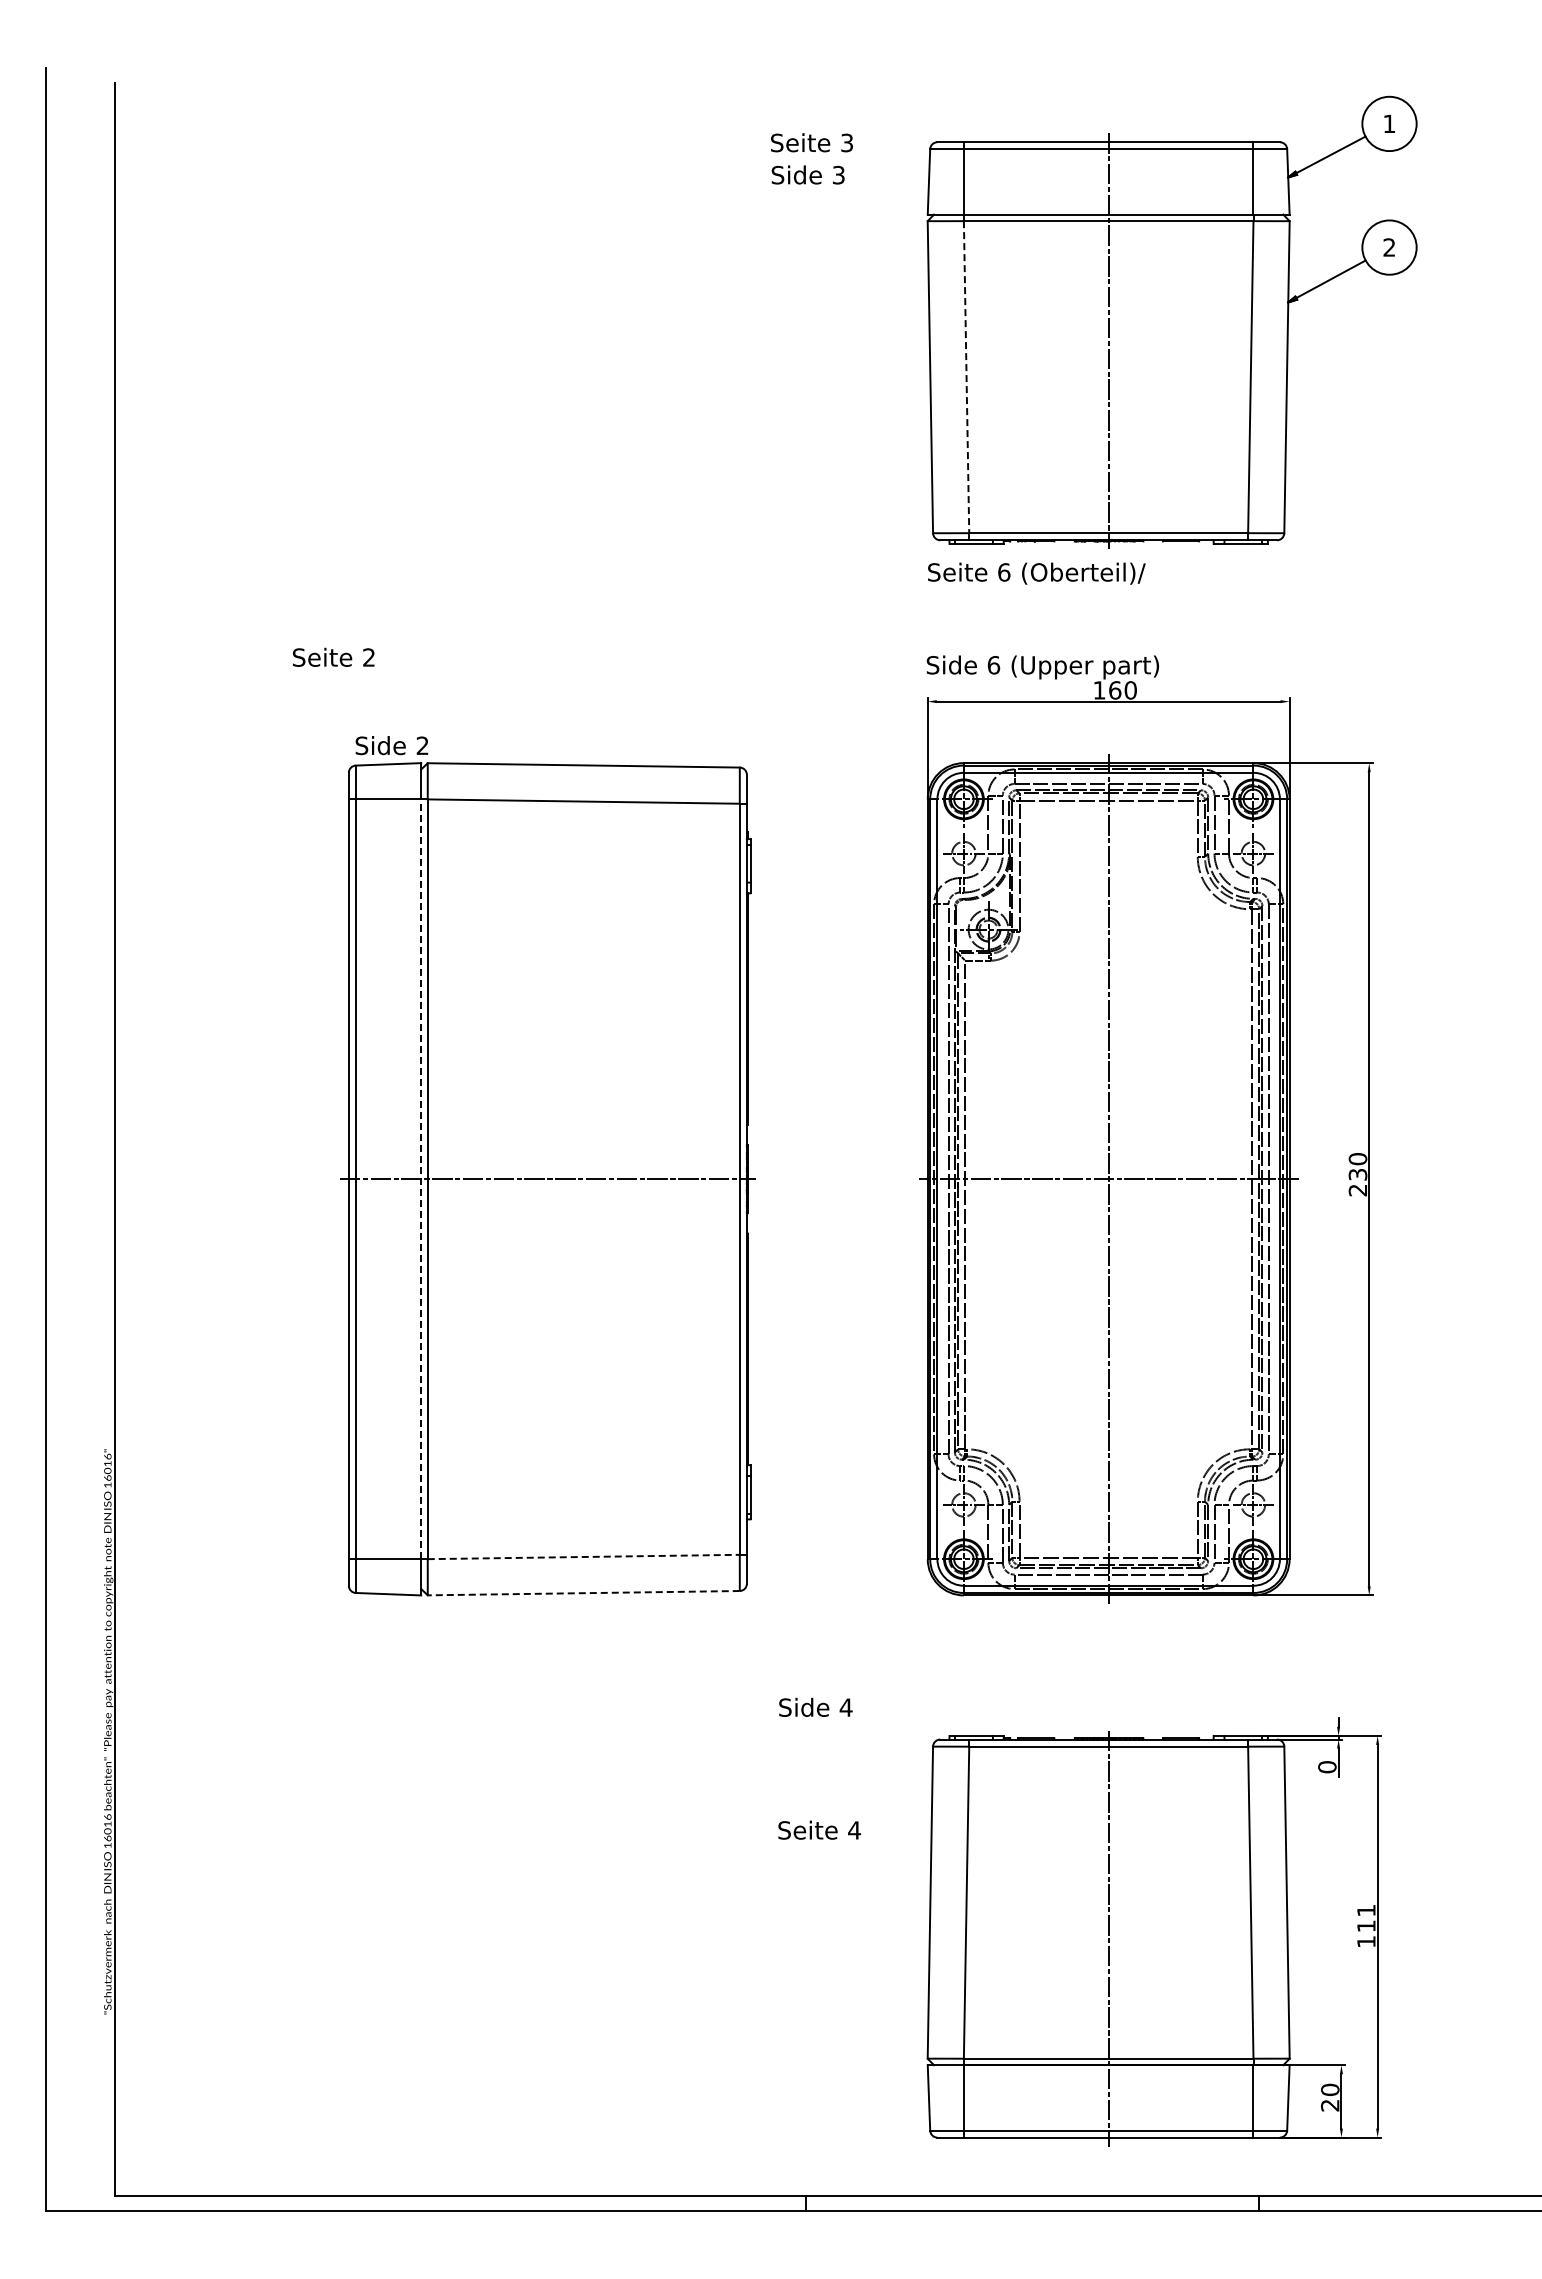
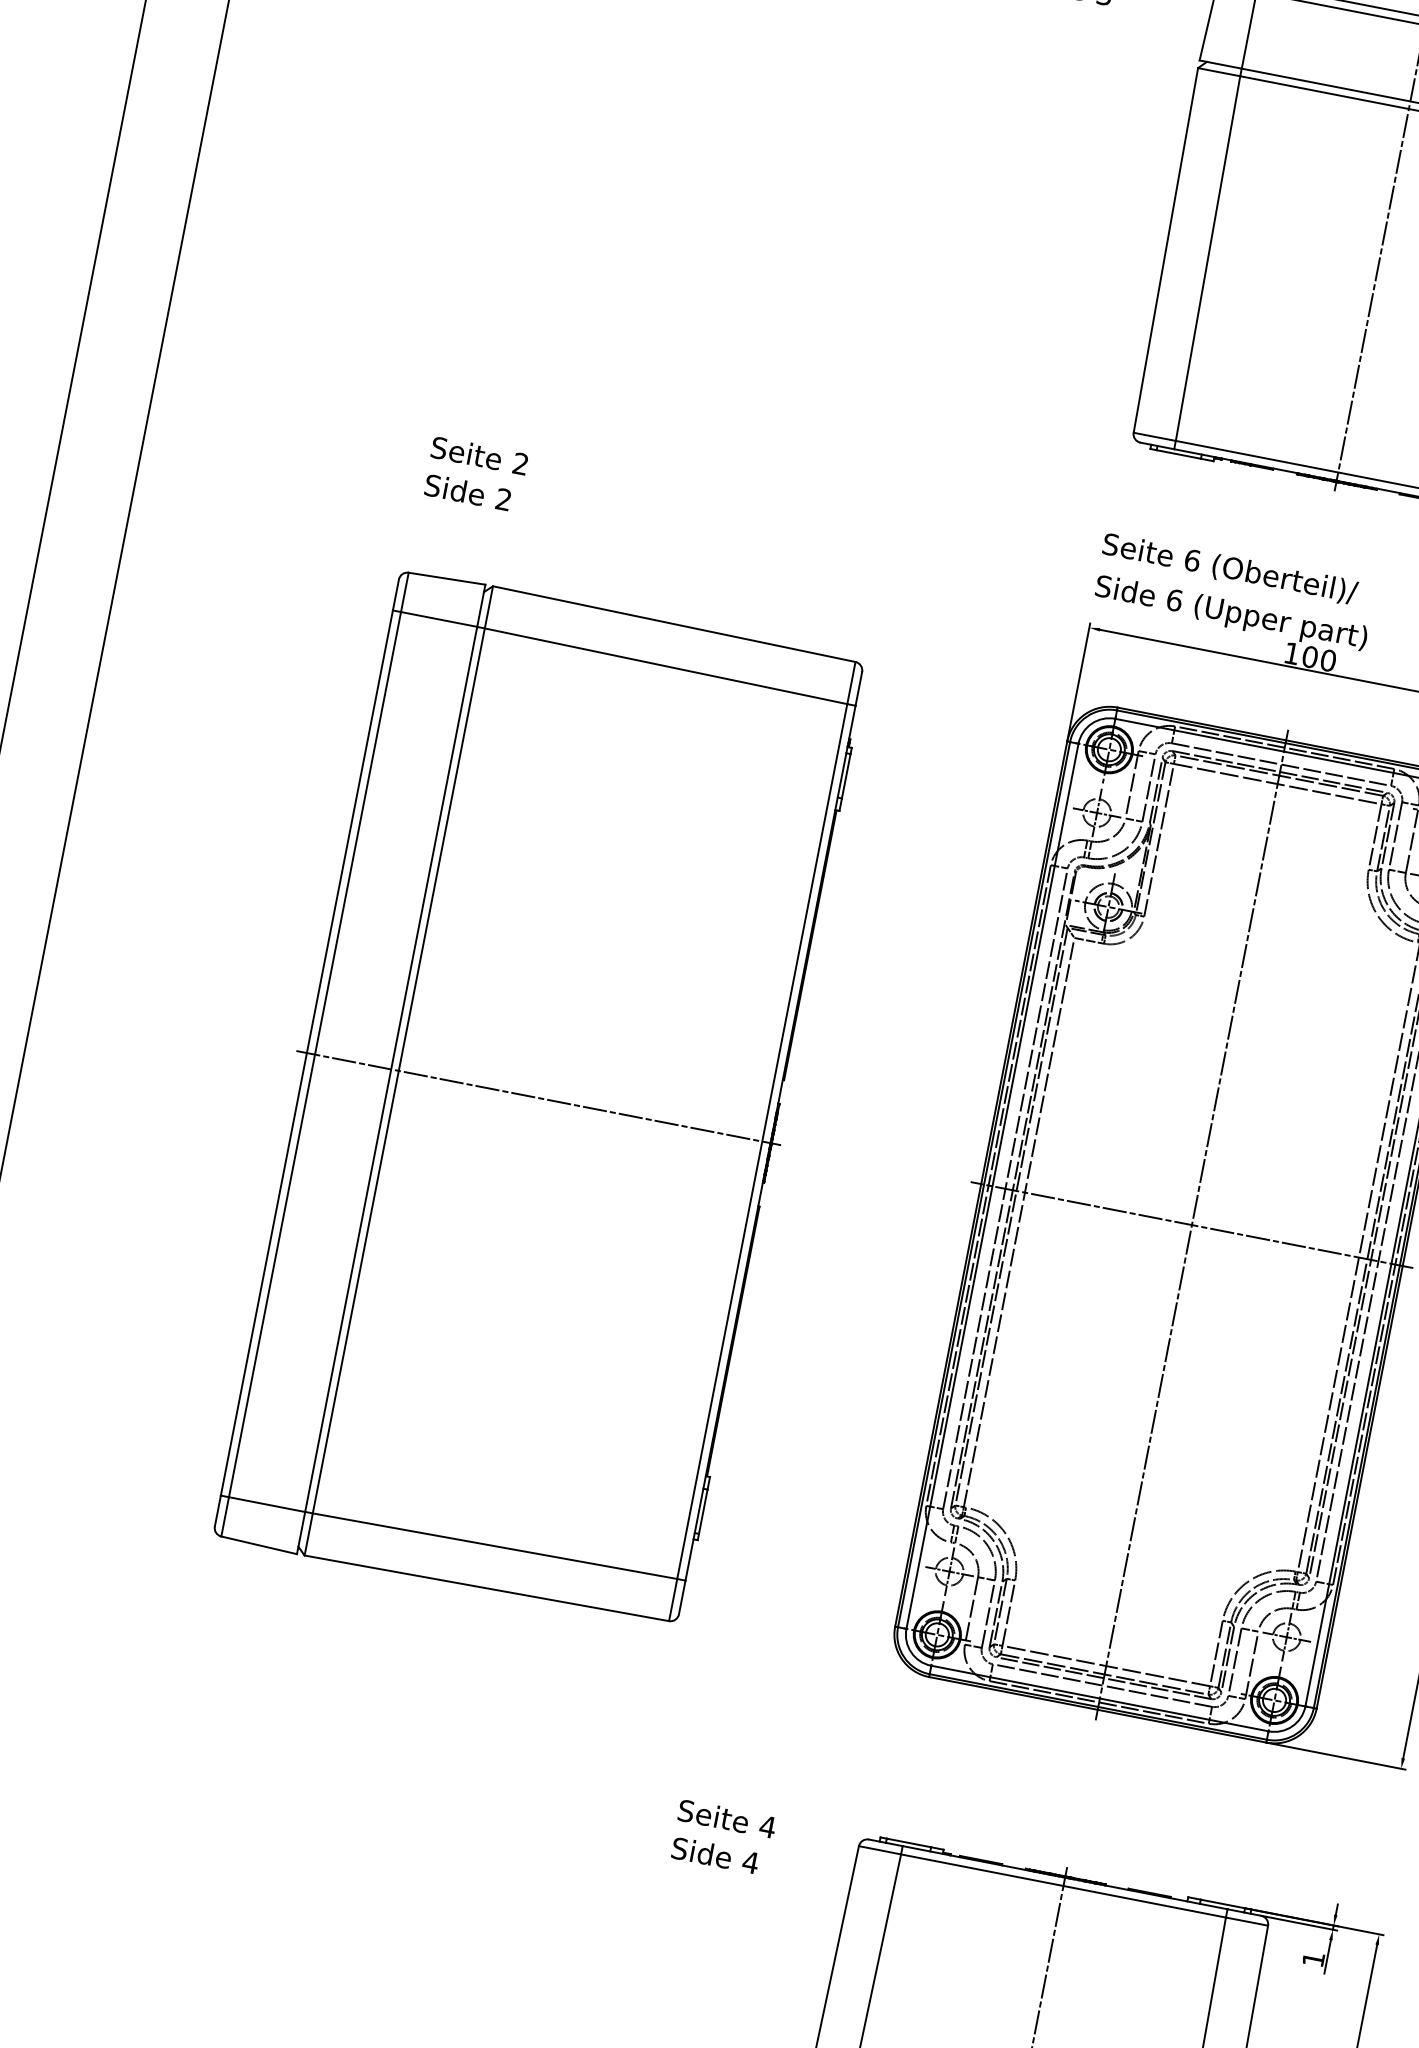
line: (966, 377) -> (1207, 258), dashed -> solid
text: (1036, 573) -> (1229, 569), moved
text: (333, 656) -> (479, 454), moved
text: (1115, 690) -> (1310, 657), 160 -> 100
text: (391, 745) -> (467, 492), moved
line: (421, 1179) -> (391, 1069), dashed -> solid
line: (584, 1556) -> (495, 1545), dashed -> solid
line: (583, 1593) -> (486, 1588), dashed -> solid
text: (815, 1706) -> (715, 1854), moved
text: (1327, 1767) -> (1313, 1959), 0 -> 1
text: (819, 1829) -> (727, 1817), moved

